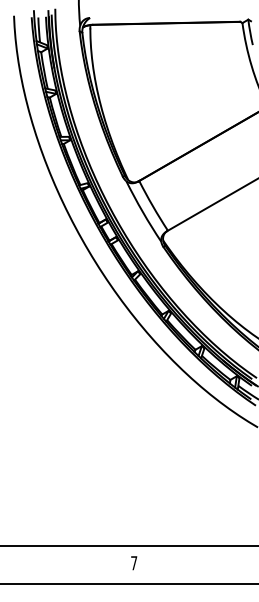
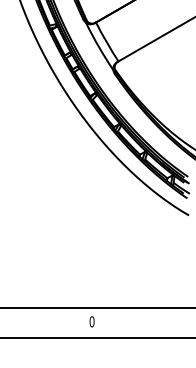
text: (134, 563) -> (92, 322), 7 -> 0

